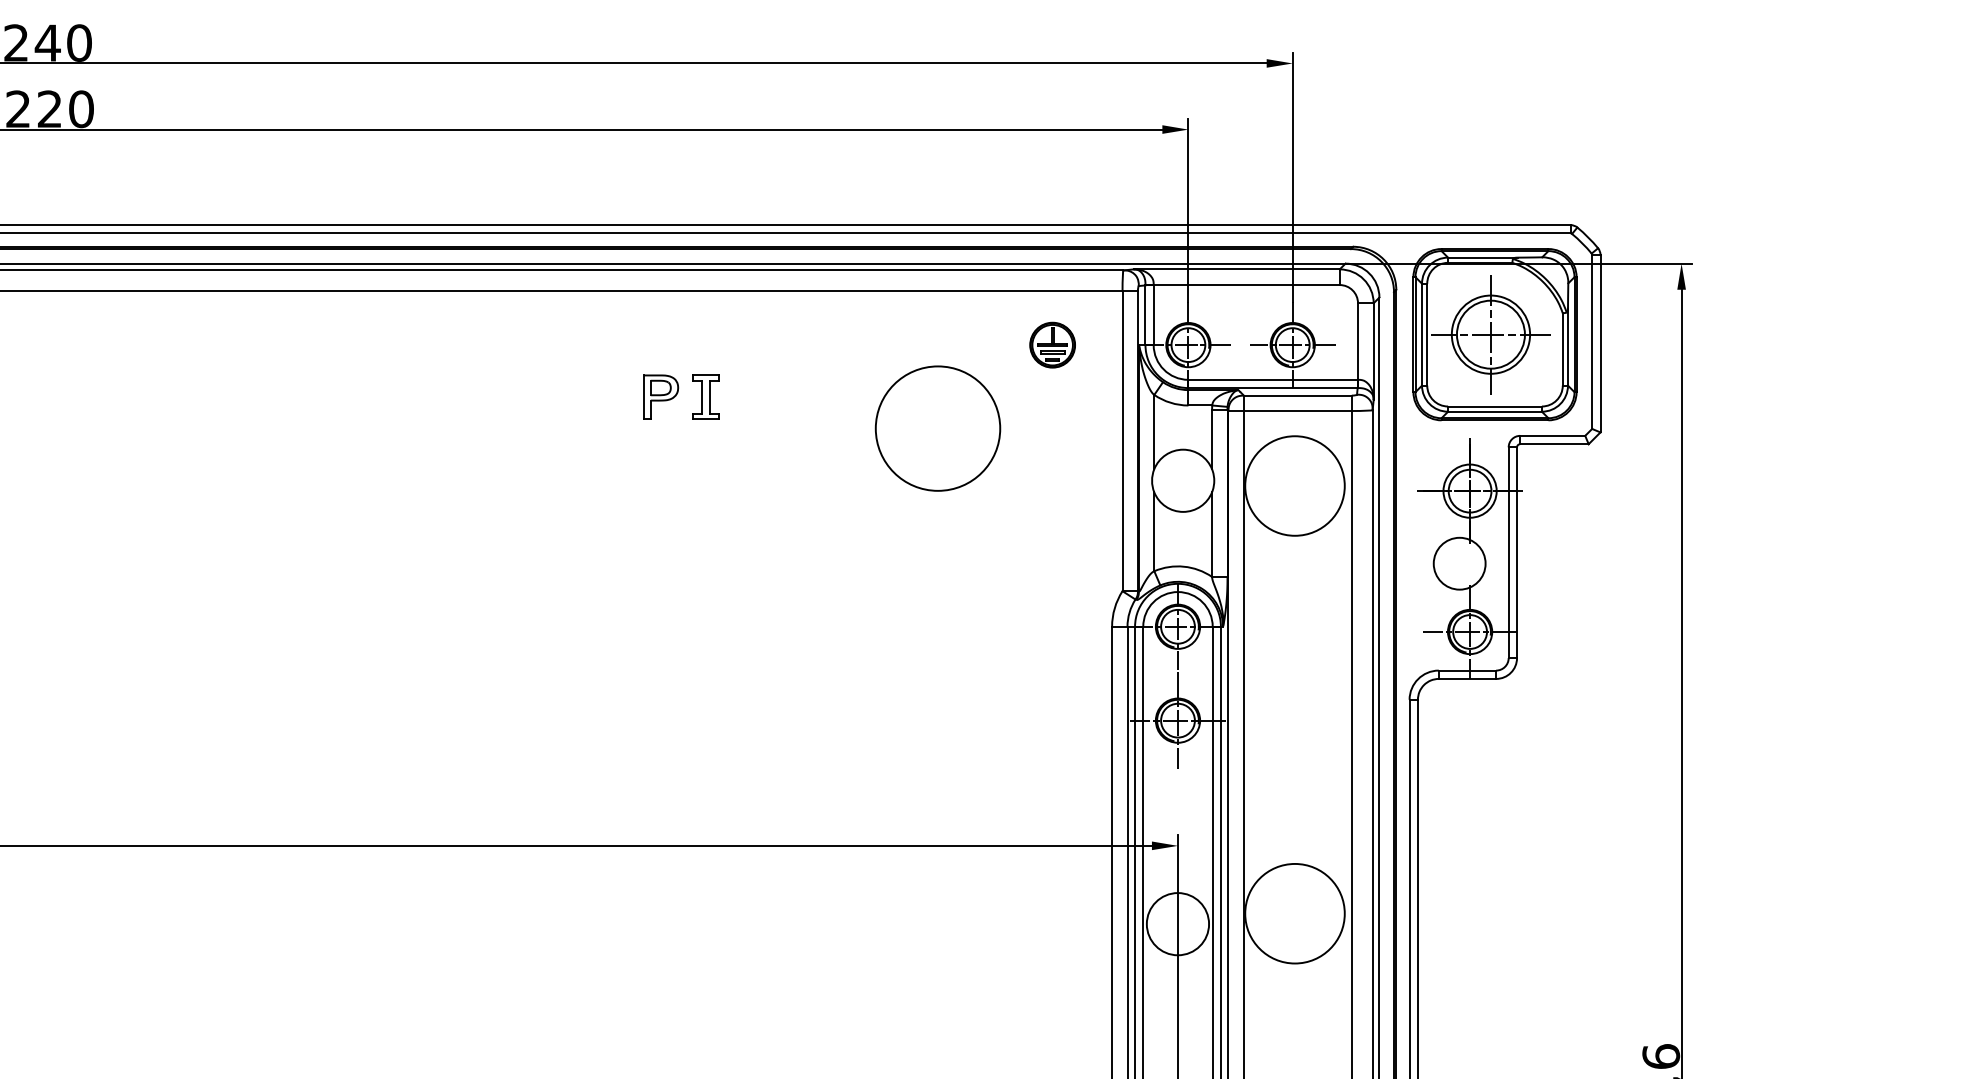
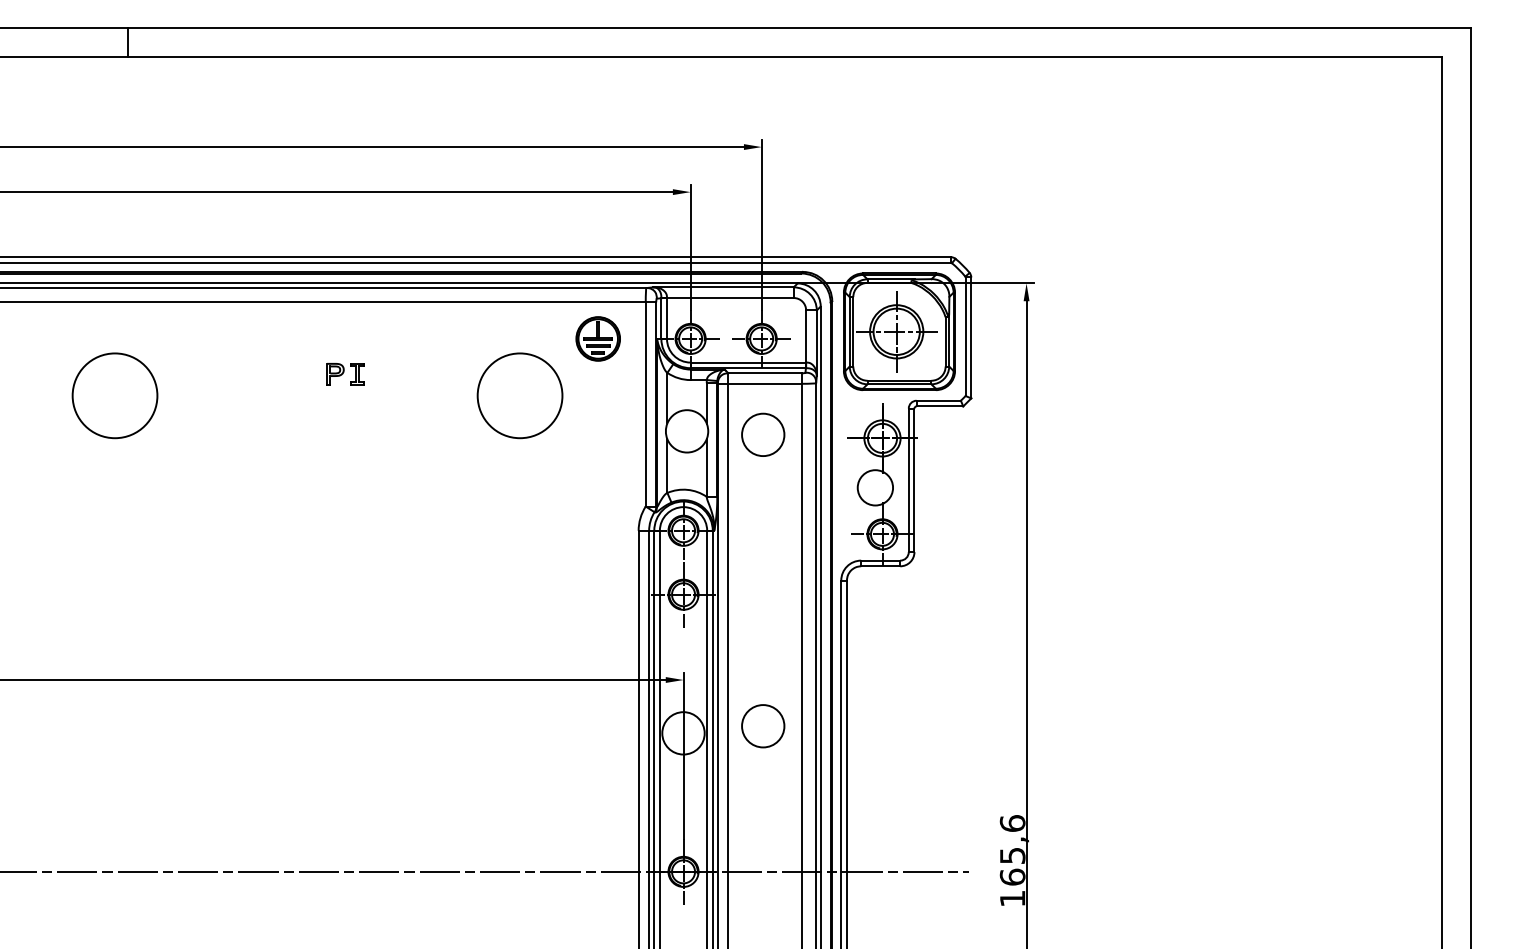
part: (1051, 344) -> (597, 338), size x1.43
part: (681, 397) -> (345, 374), size x0.71
circle: (342, 428) -> (114, 395), added
circle: (1295, 485) -> (763, 434), size x0.62
circle: (1295, 914) -> (763, 726), size x0.62

